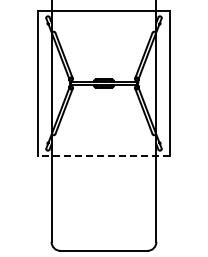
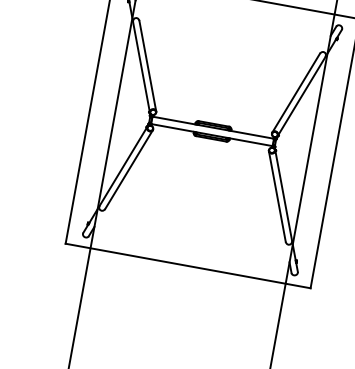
line: (103, 155) -> (187, 265), dashed -> solid

